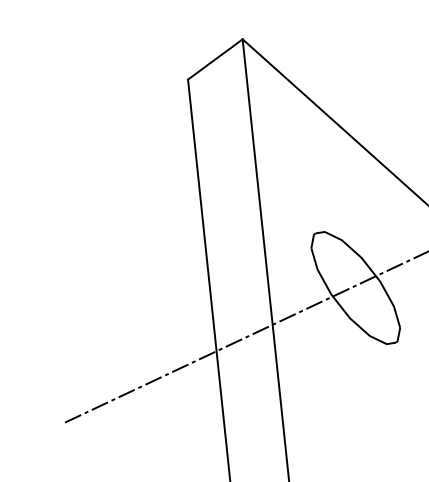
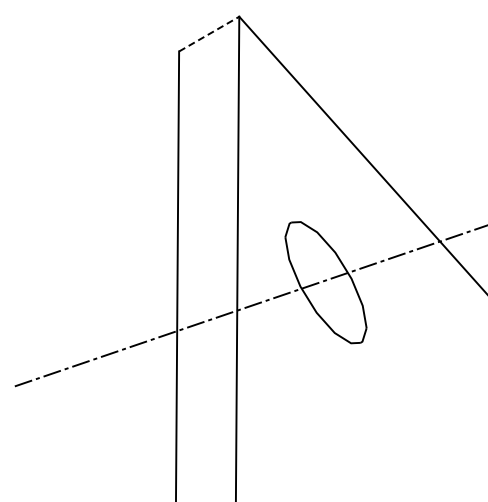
line: (215, 59) -> (209, 34), solid -> dashed

